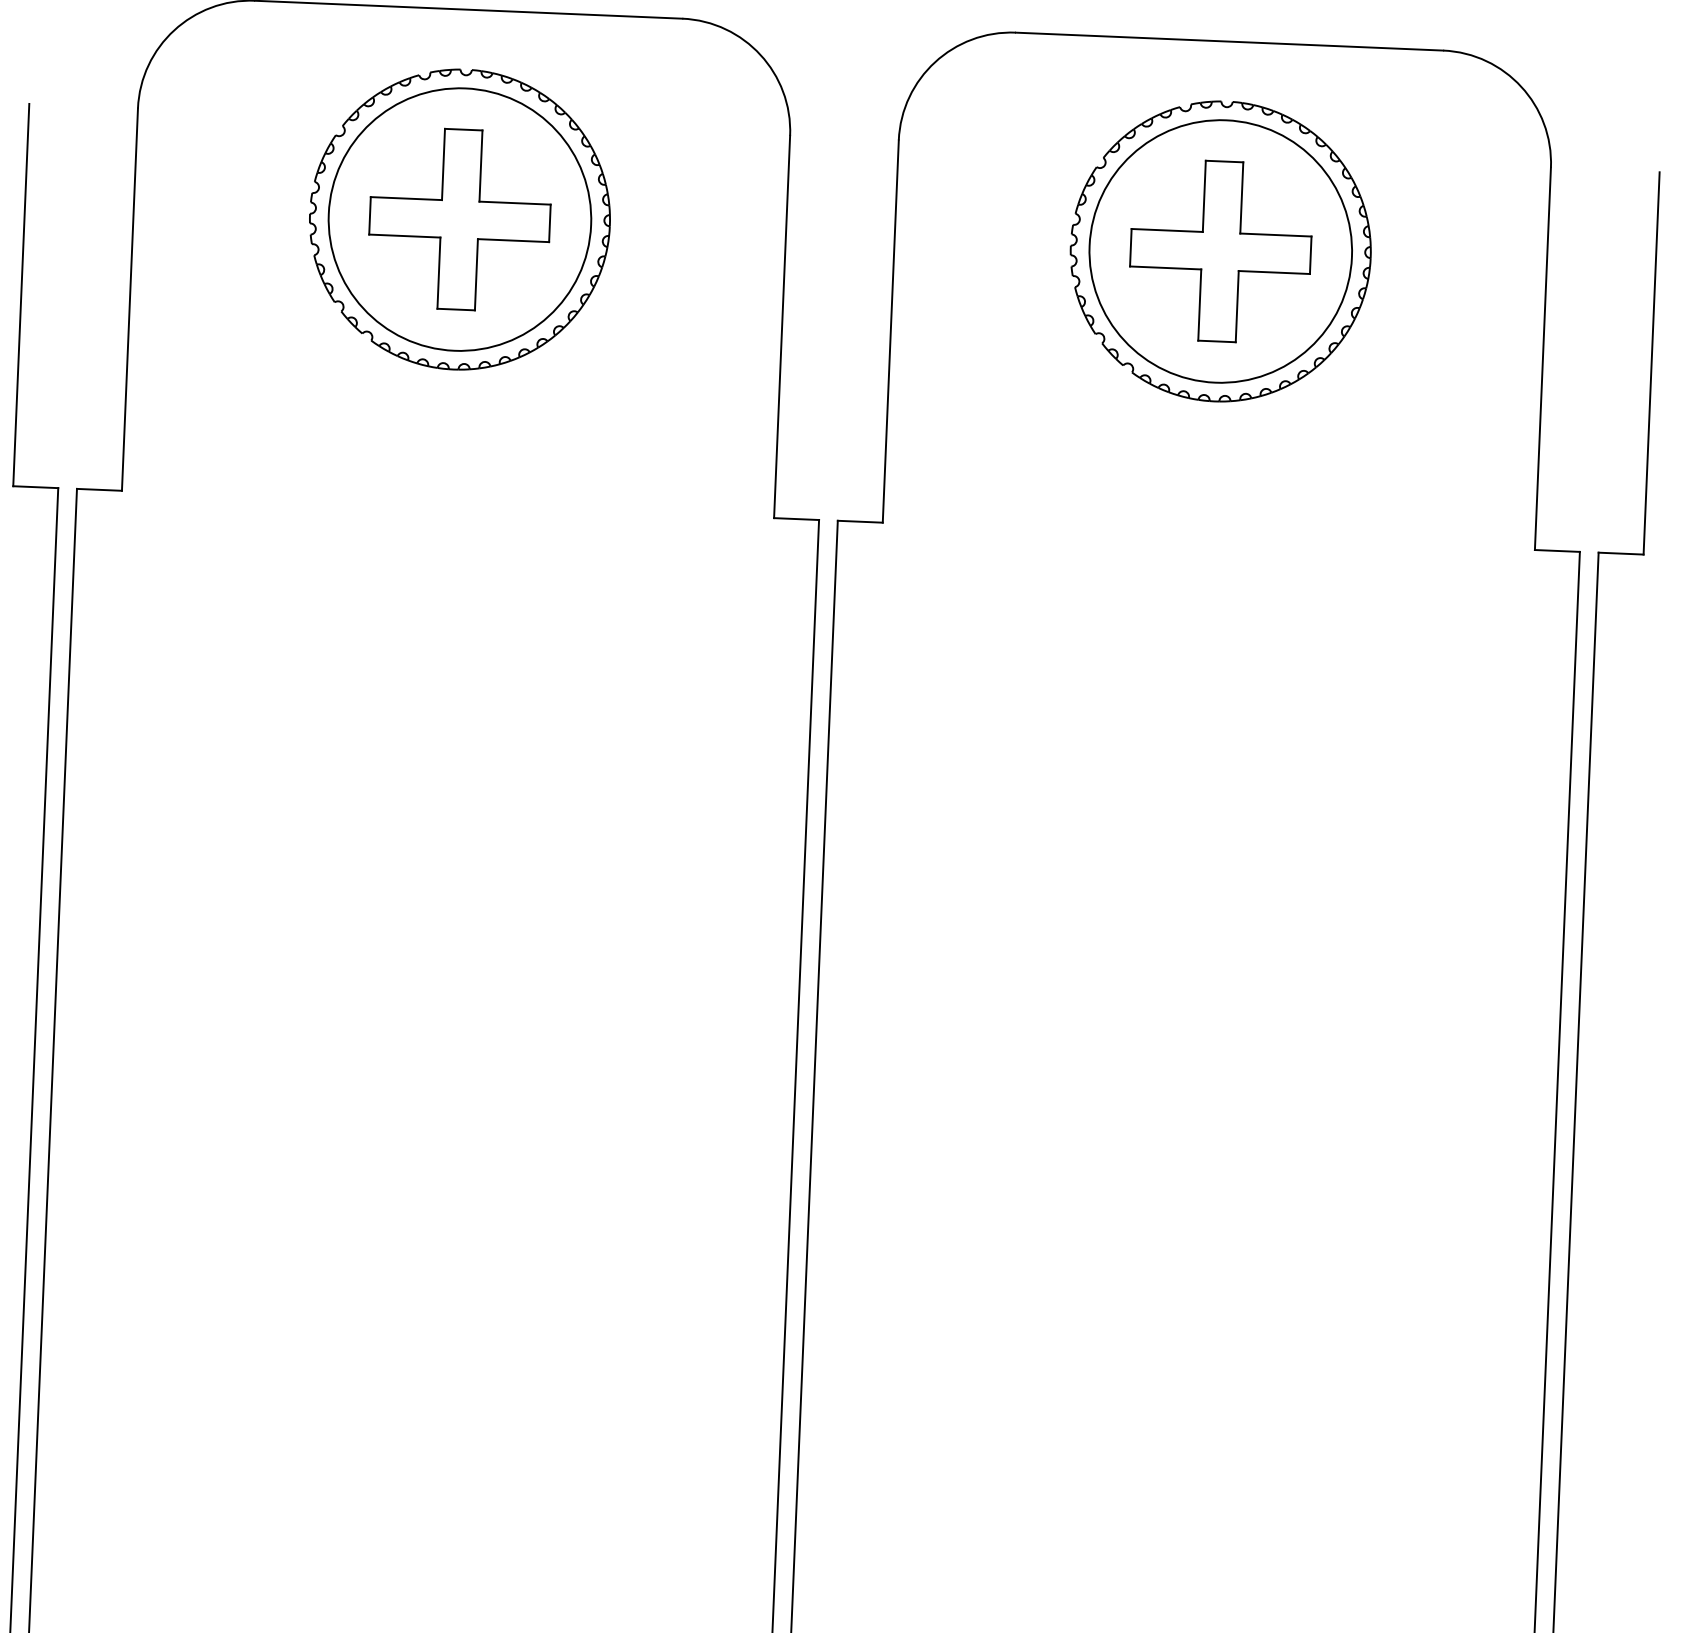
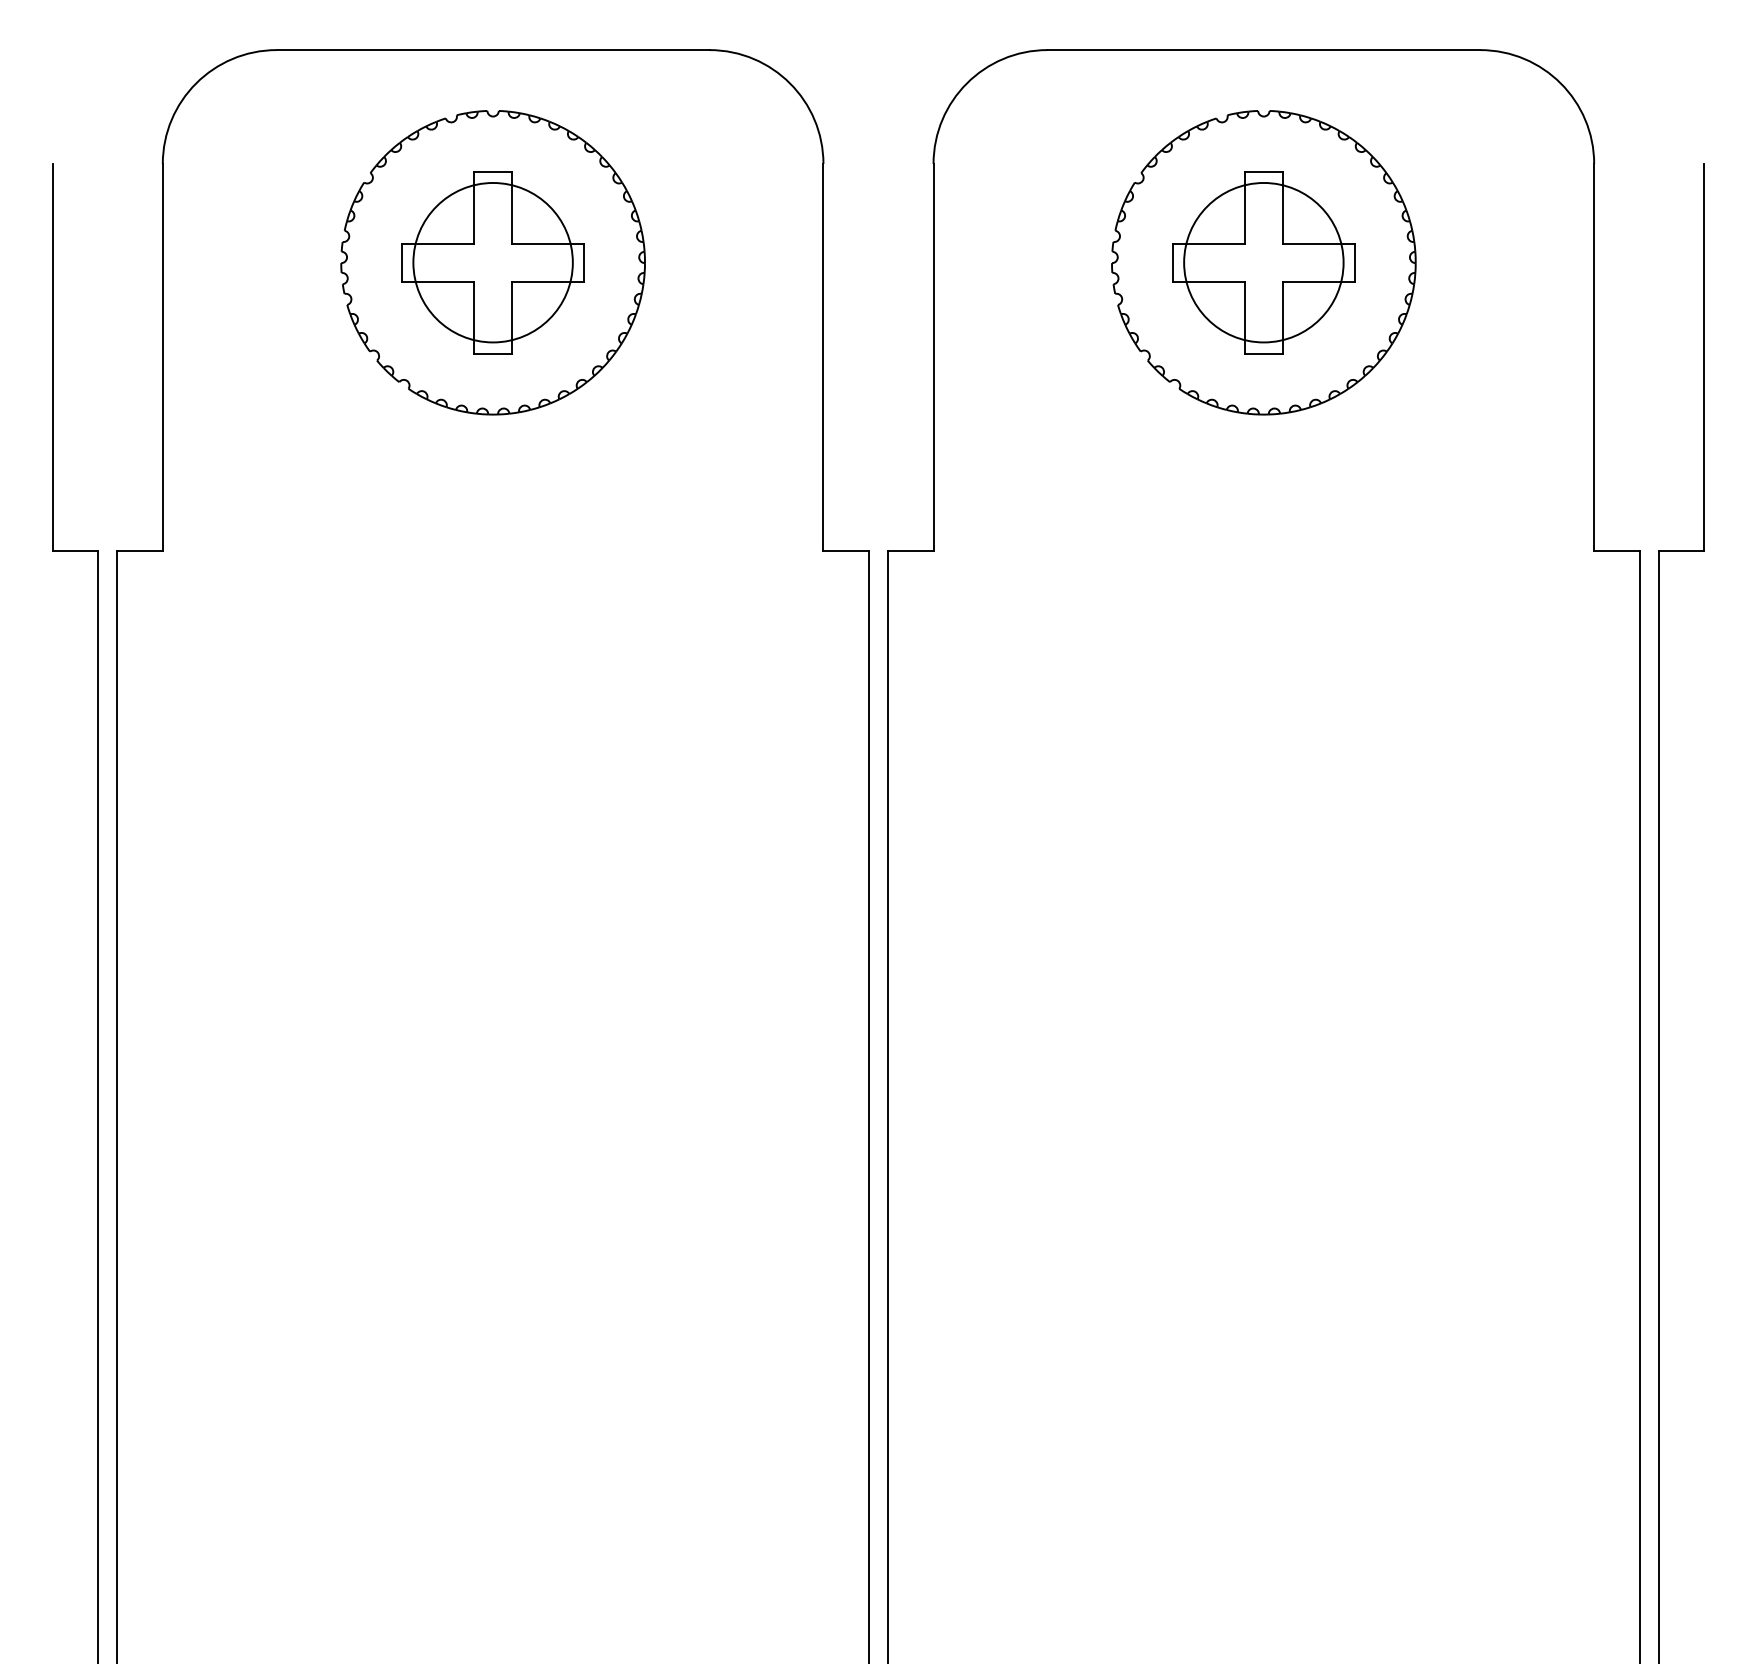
circle: (460, 219) -> (493, 262), size x0.6
circle: (1220, 251) -> (1263, 262), size x0.6

